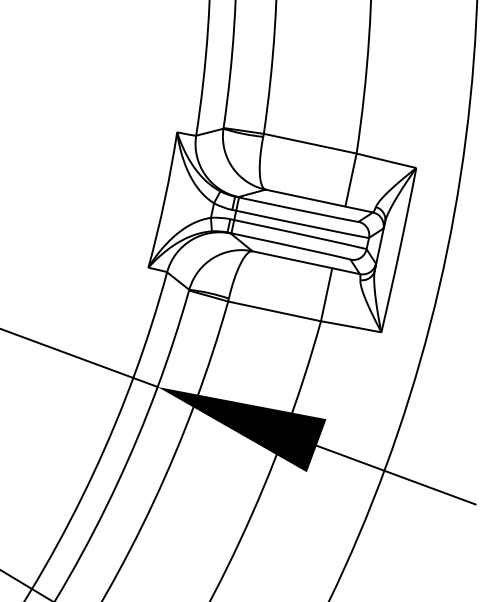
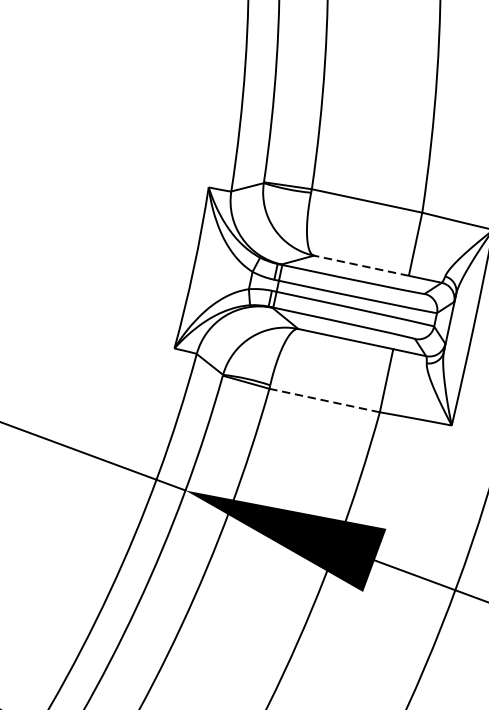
line: (305, 198) -> (361, 266), solid -> dashed
line: (274, 311) -> (324, 400), solid -> dashed

